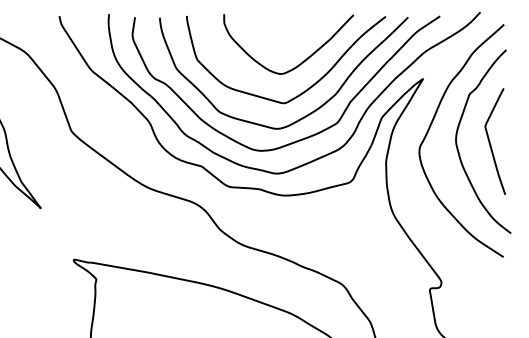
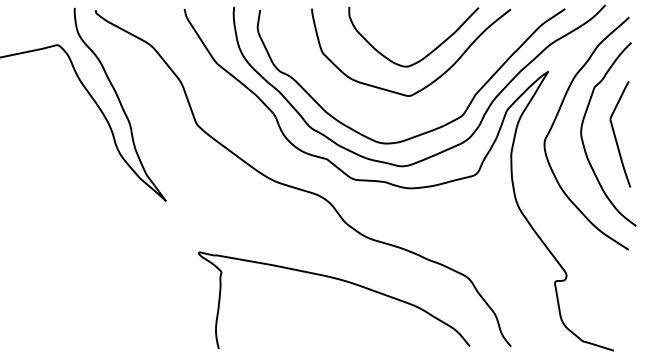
curve: (306, 114) -> (431, 107), removed

